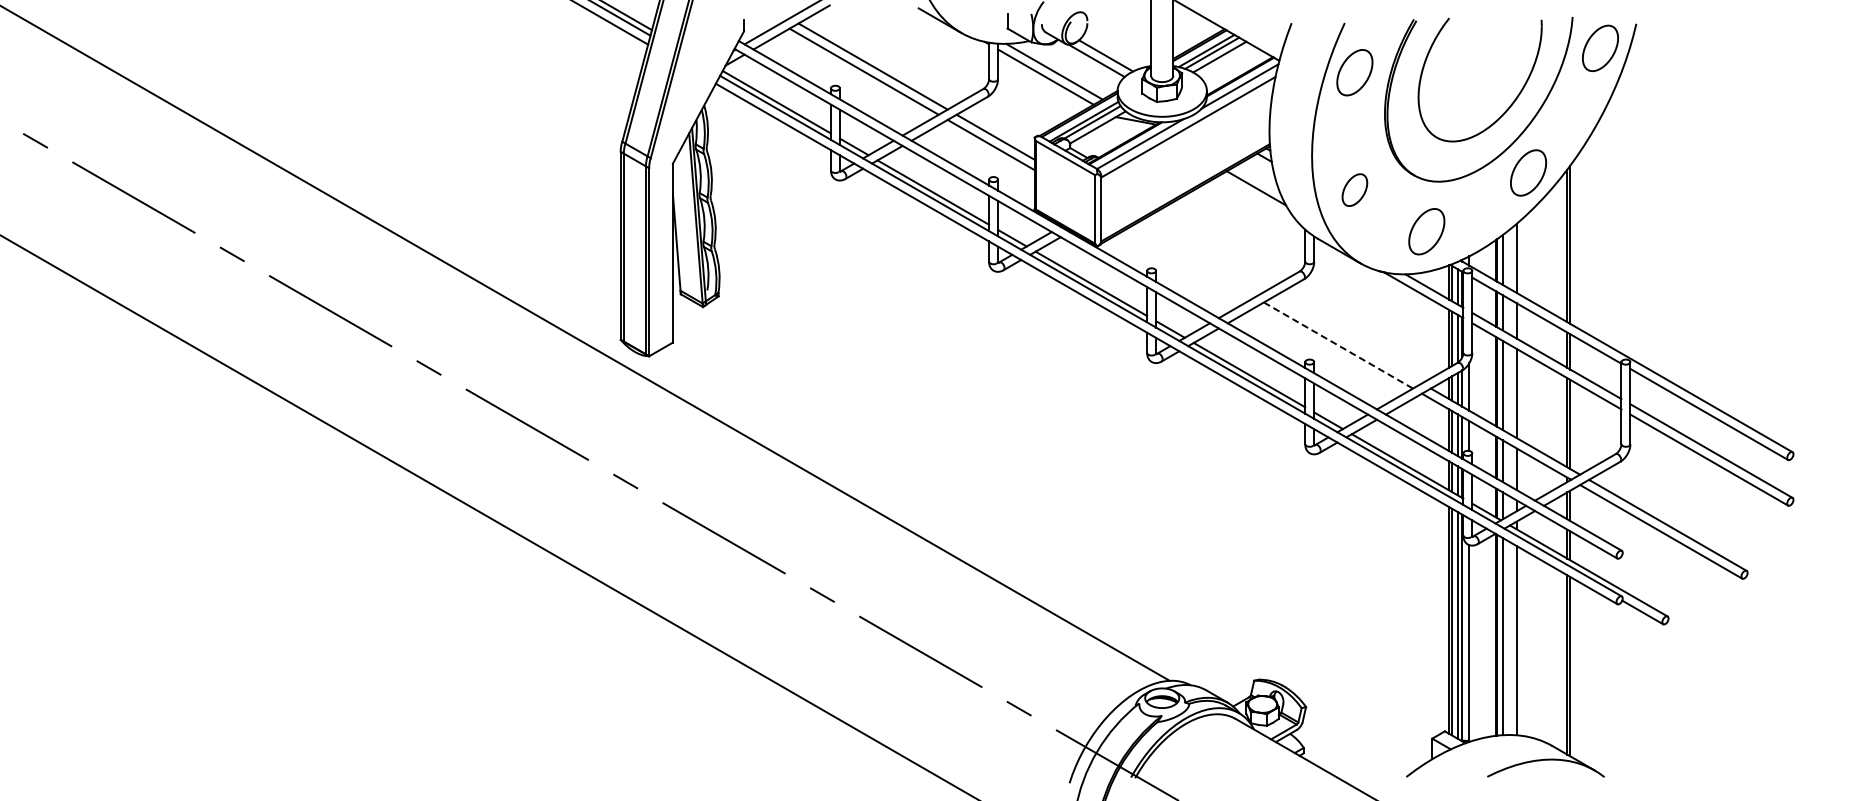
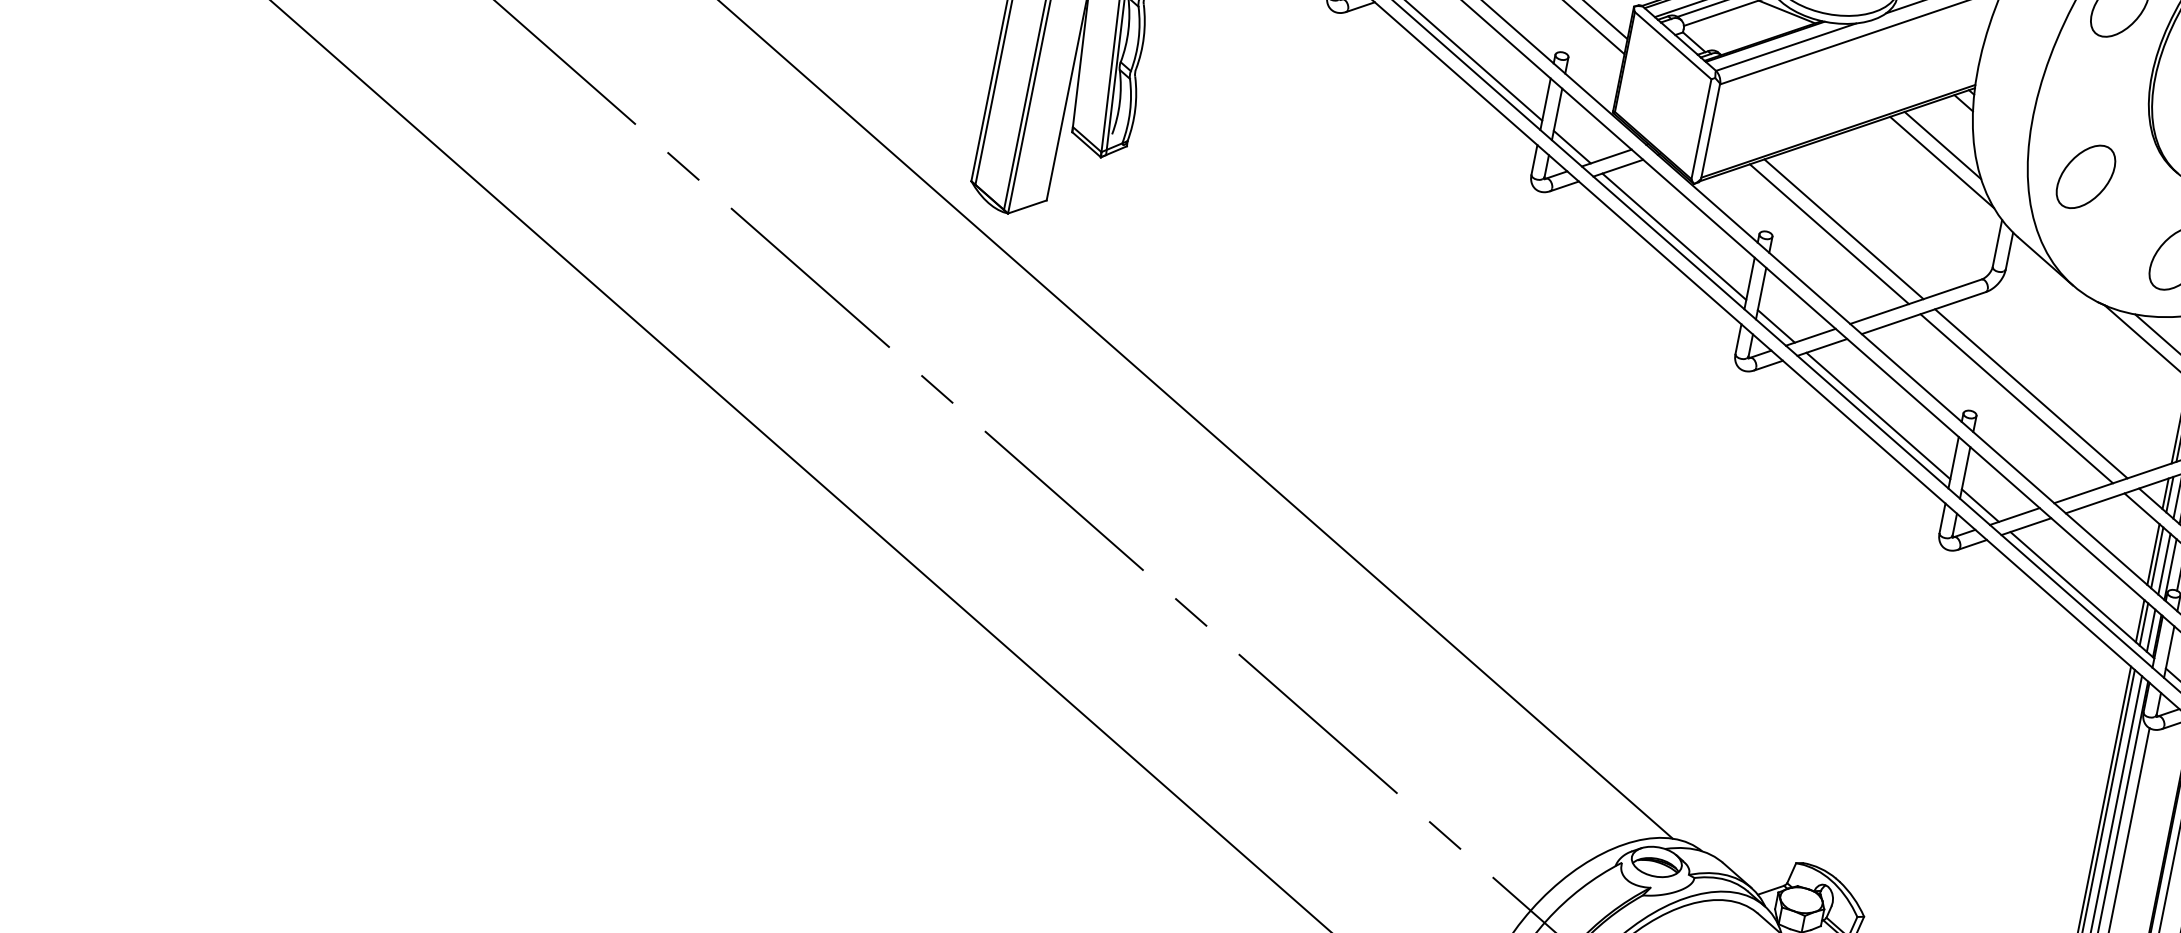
part: (1354, 189) -> (2085, 175), size x1.43
line: (1257, 199) -> (1941, 162), added
line: (1201, 256) -> (1842, 228), added
line: (1192, 261) -> (1828, 233), added
line: (1347, 340) -> (2031, 394), added
line: (1338, 345) -> (2016, 398), dashed -> solid

